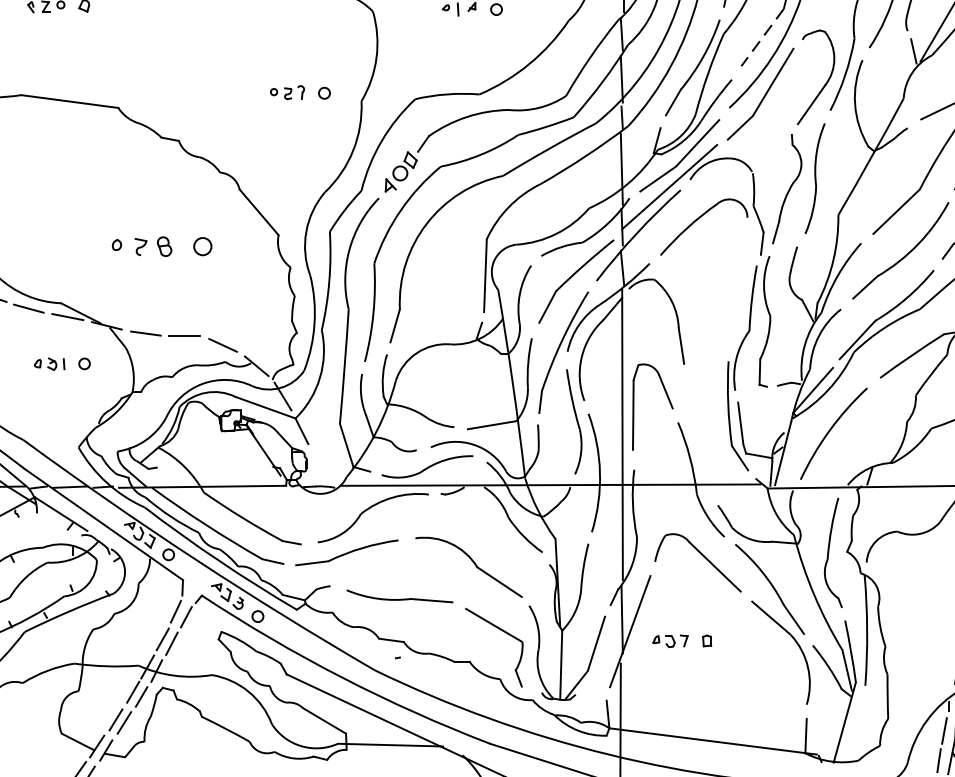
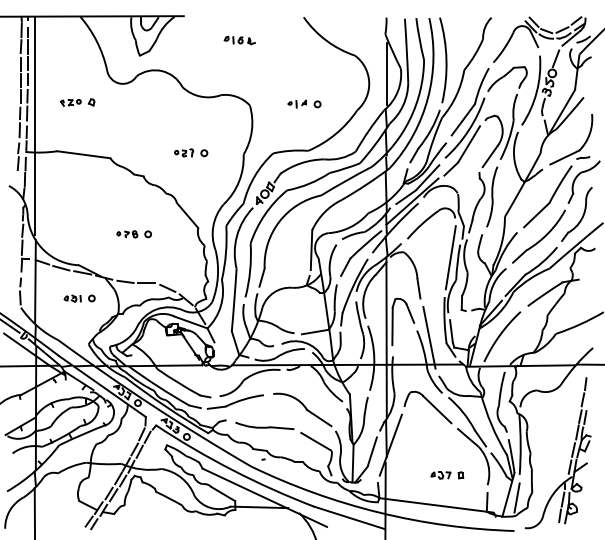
line: (762, 37) -> (463, 119), dashed -> solid
part: (301, 91) -> (191, 152), moved
part: (160, 247) -> (133, 234), size x0.62
line: (739, 289) -> (450, 257), added
line: (700, 435) -> (429, 337), added
part: (682, 641) -> (447, 475), moved
line: (859, 727) -> (516, 497), added

